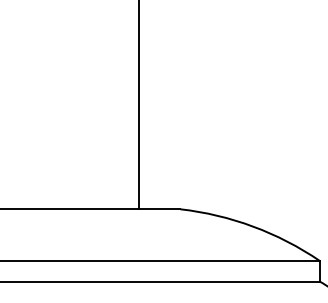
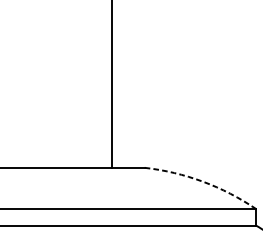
arc: (253, 226) -> (203, 181), solid -> dashed

